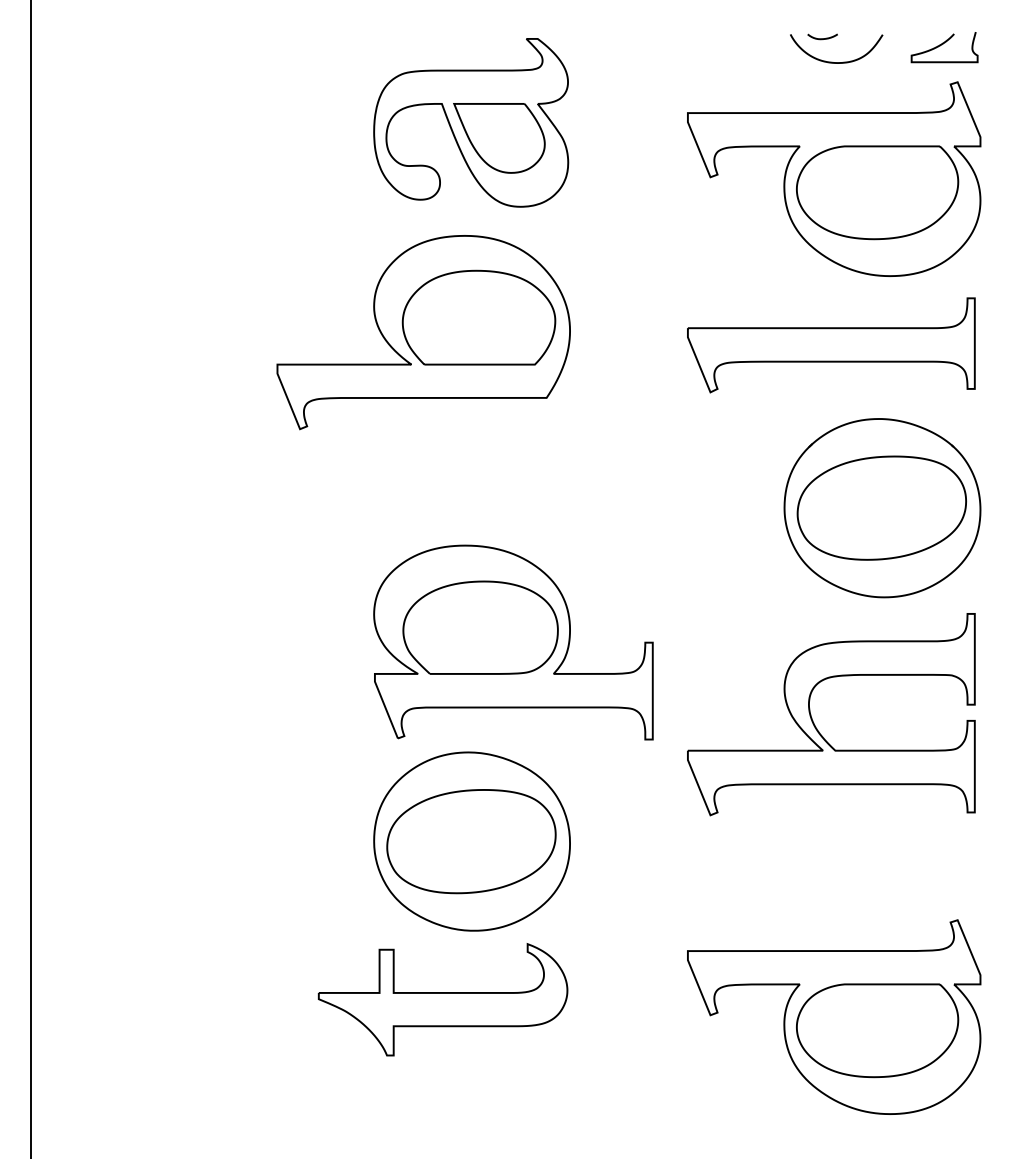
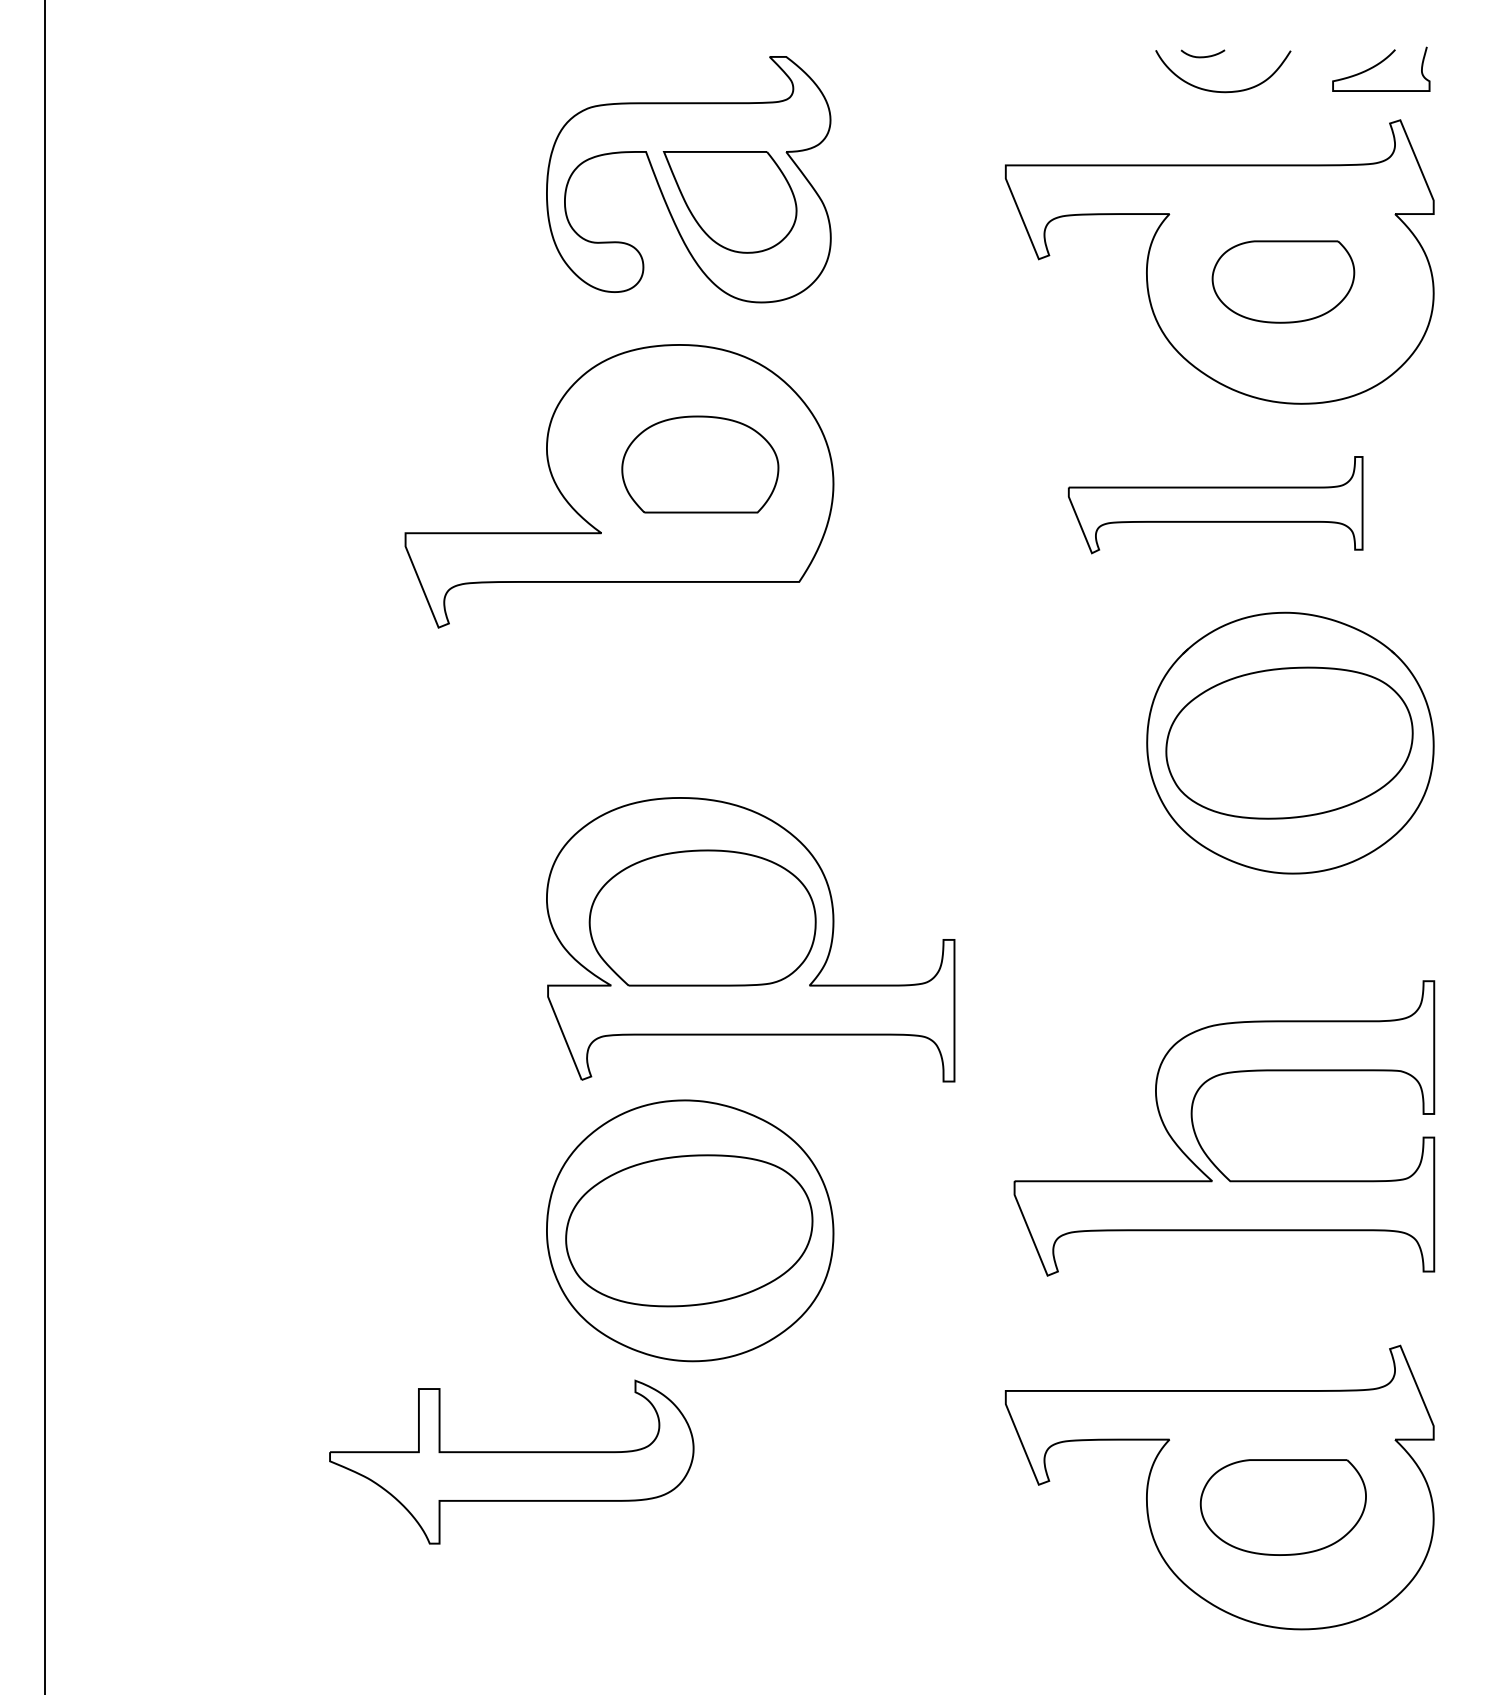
part: (877, 192) -> (1283, 281), size x0.6
part: (478, 317) -> (699, 464), size x0.7
part: (831, 345) -> (1215, 505), size x0.7
part: (813, 720) -> (1198, 1137), moved
part: (442, 999) -> (510, 1461), moved
part: (877, 1030) -> (1283, 1507), size x0.7

